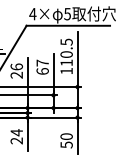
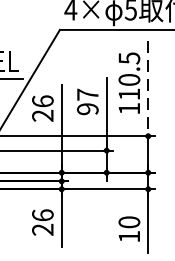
line: (77, 60) -> (148, 90), solid -> dashed
text: (42, 71) -> (87, 109), 67 -> 97
text: (16, 132) -> (42, 215), 24 -> 26
text: (66, 144) -> (129, 235), 50 -> 10

